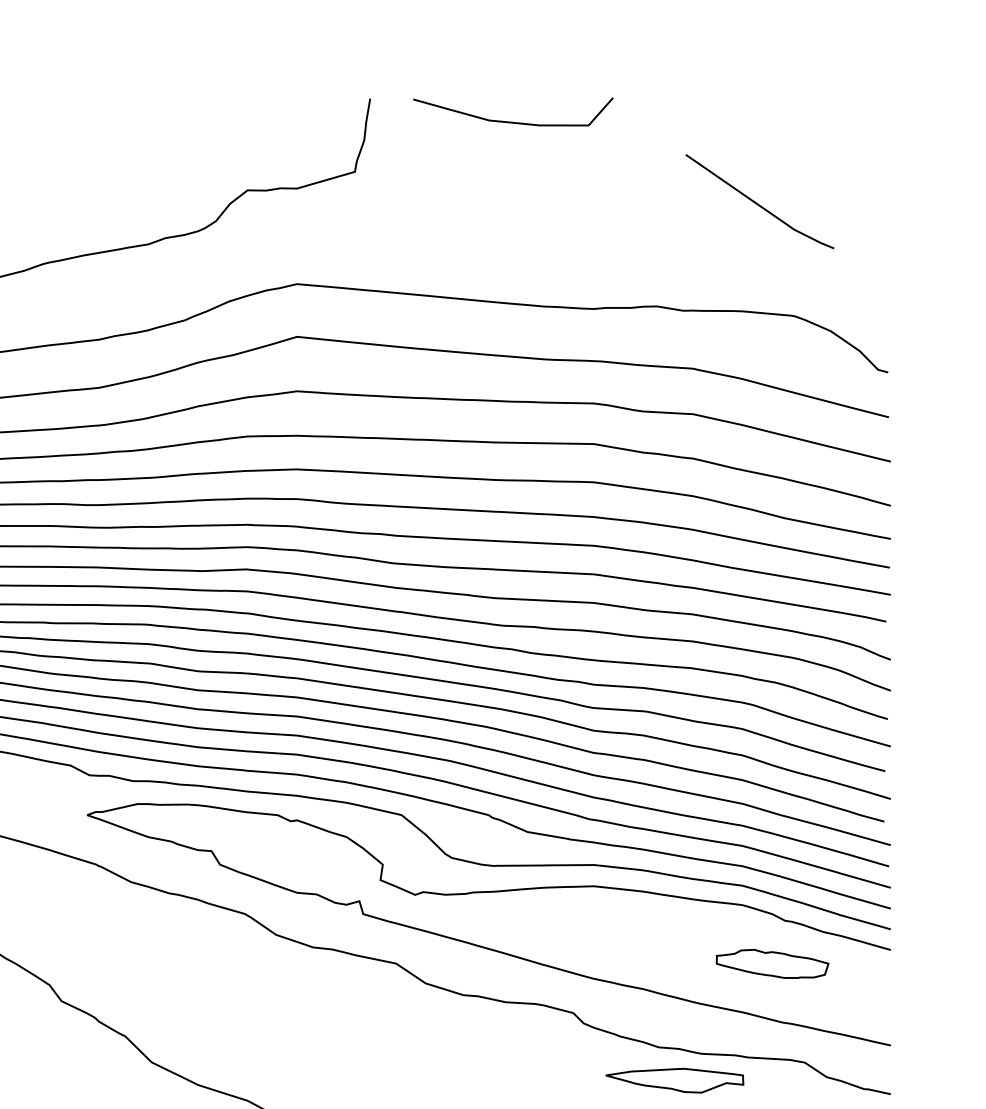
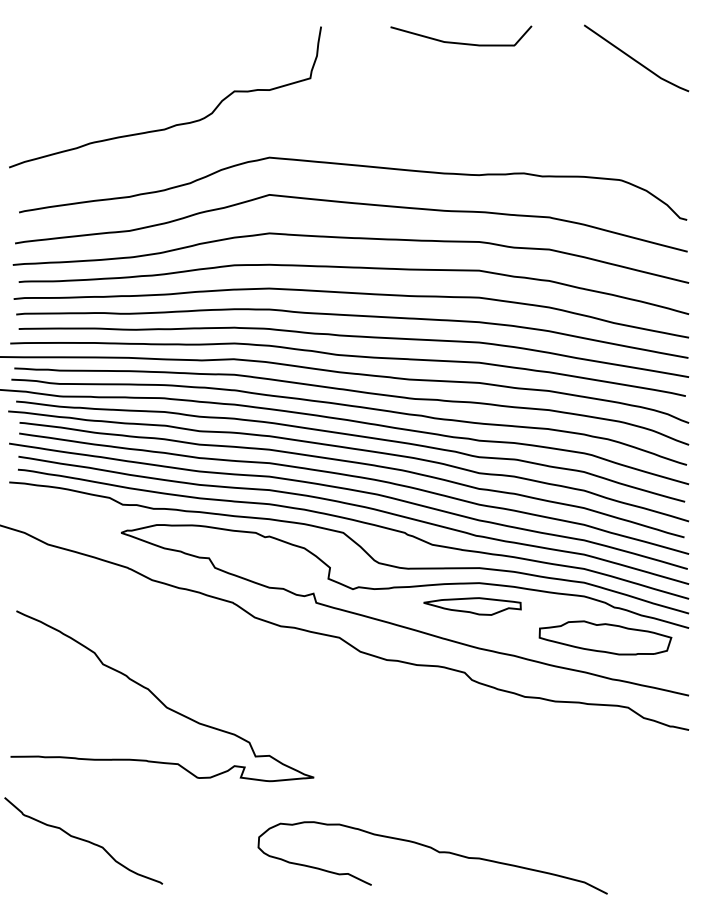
curve: (513, 121) -> (461, 42), moved
curve: (758, 203) -> (635, 59), moved
part: (772, 963) -> (605, 637), size x1.67
part: (674, 1080) -> (472, 606), moved

